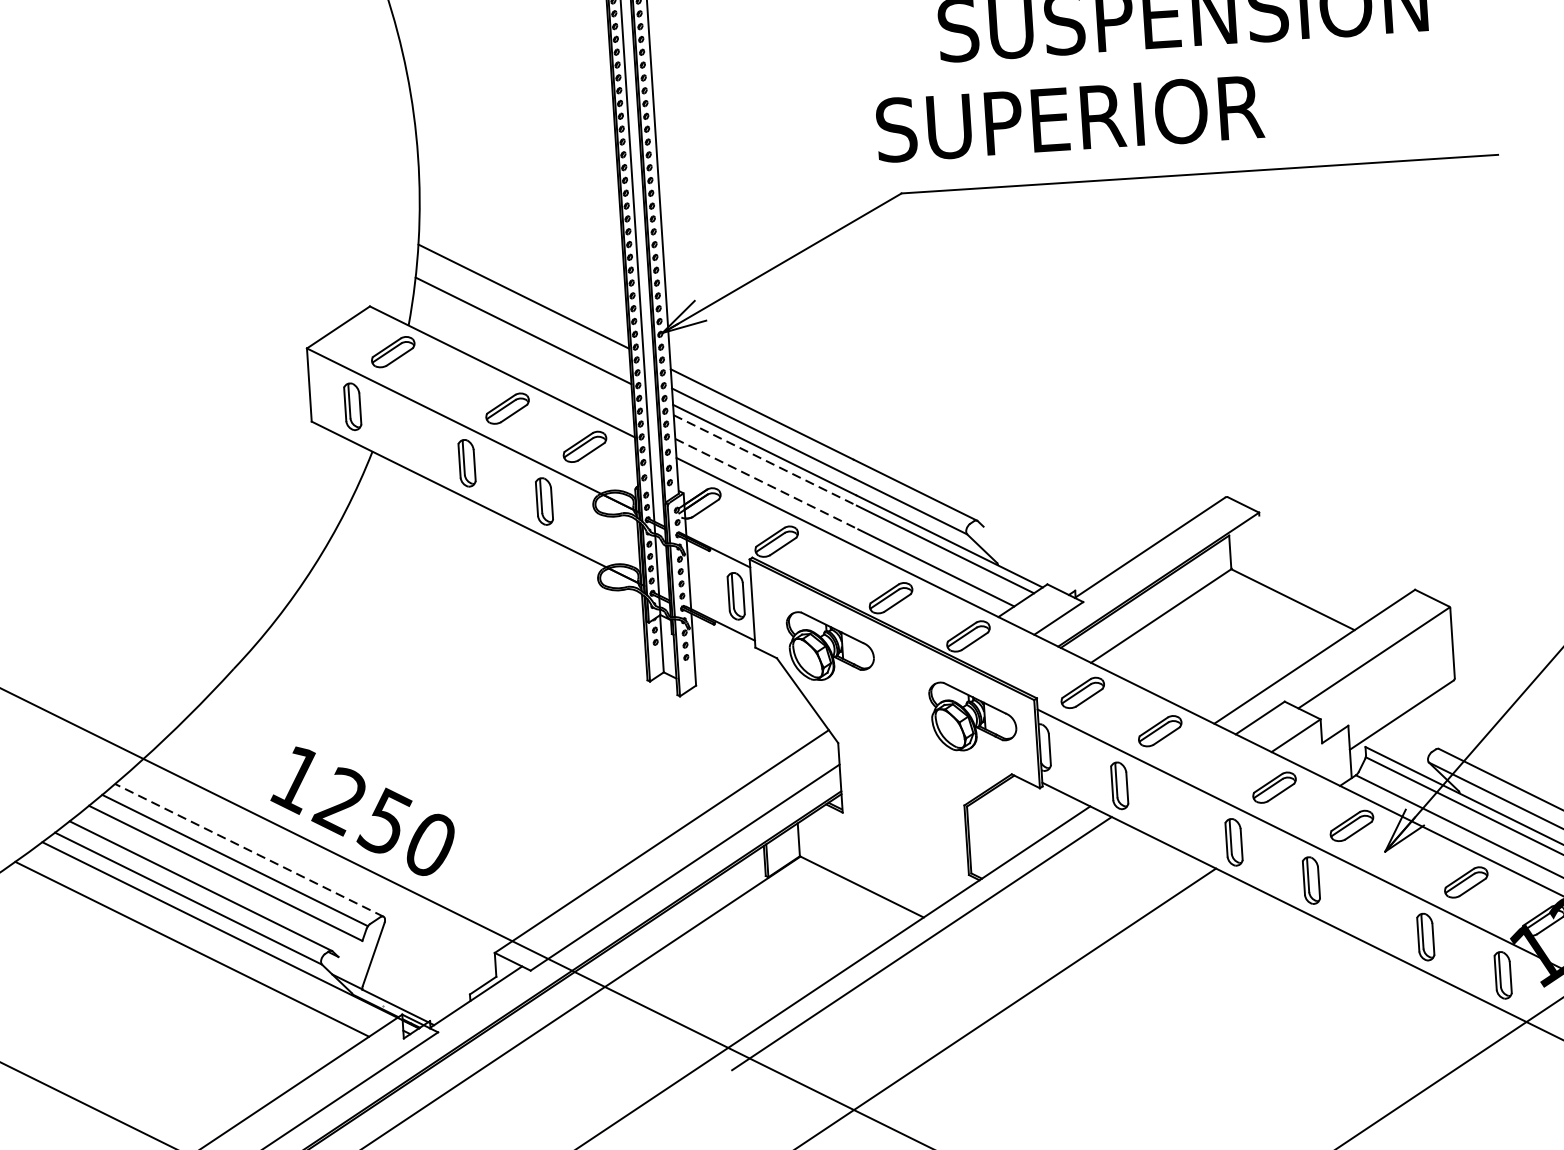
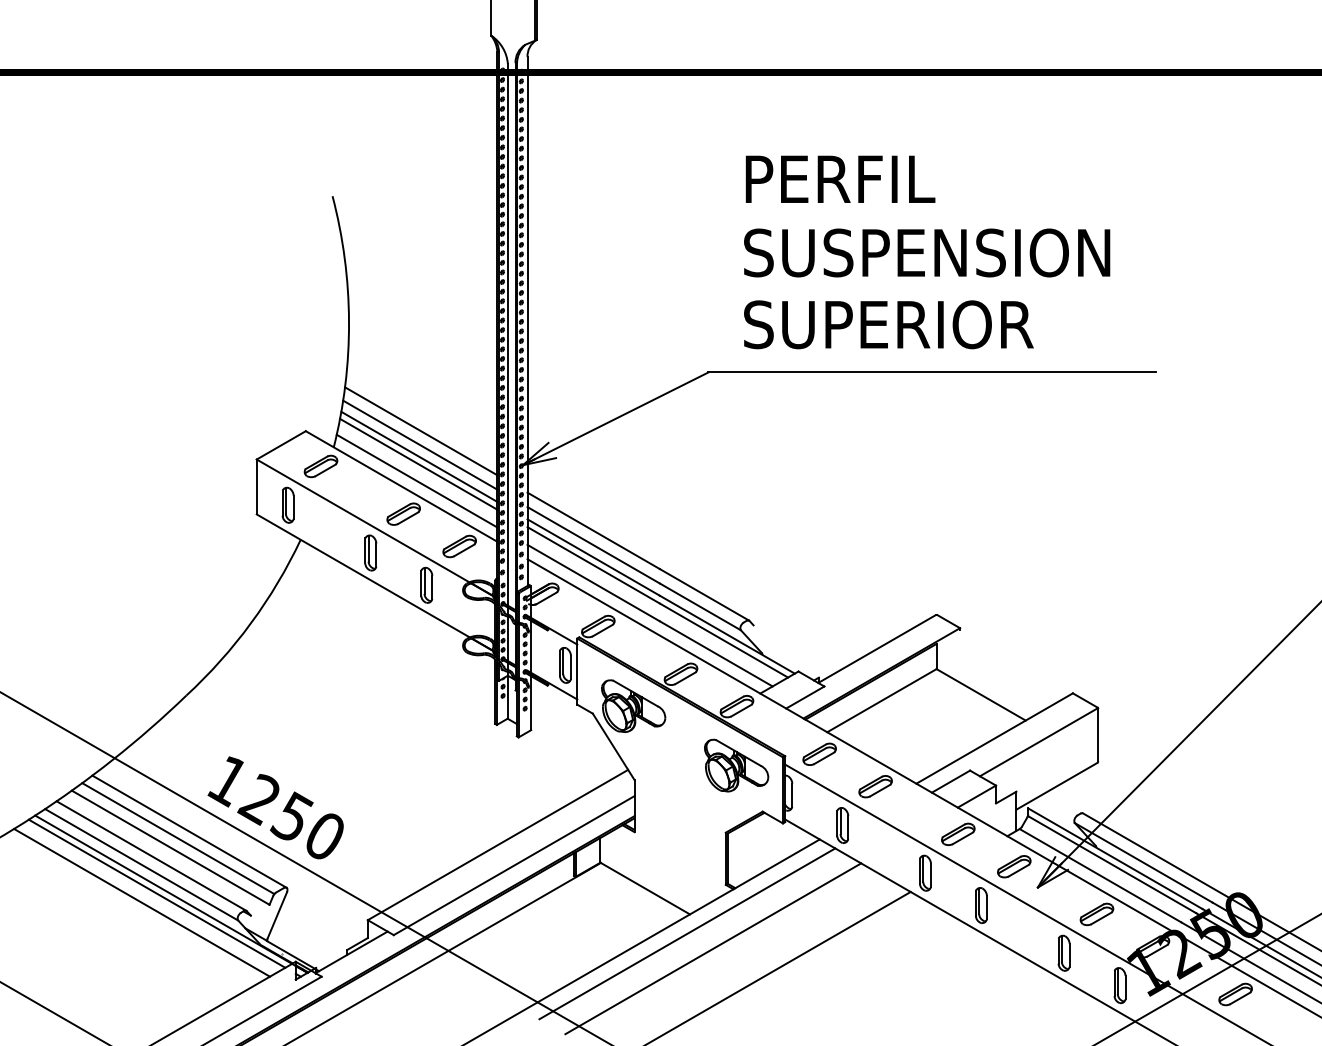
text: (1069, 118) -> (888, 324), moved
line: (523, 314) -> (420, 444), added
line: (522, 339) -> (418, 463), added
line: (521, 362) -> (416, 480), added
line: (766, 460) -> (594, 565), dashed -> solid
line: (767, 484) -> (594, 583), dashed -> solid
line: (249, 850) -> (189, 831), dashed -> solid
line: (210, 935) -> (156, 893), added
line: (958, 960) -> (713, 948), added

